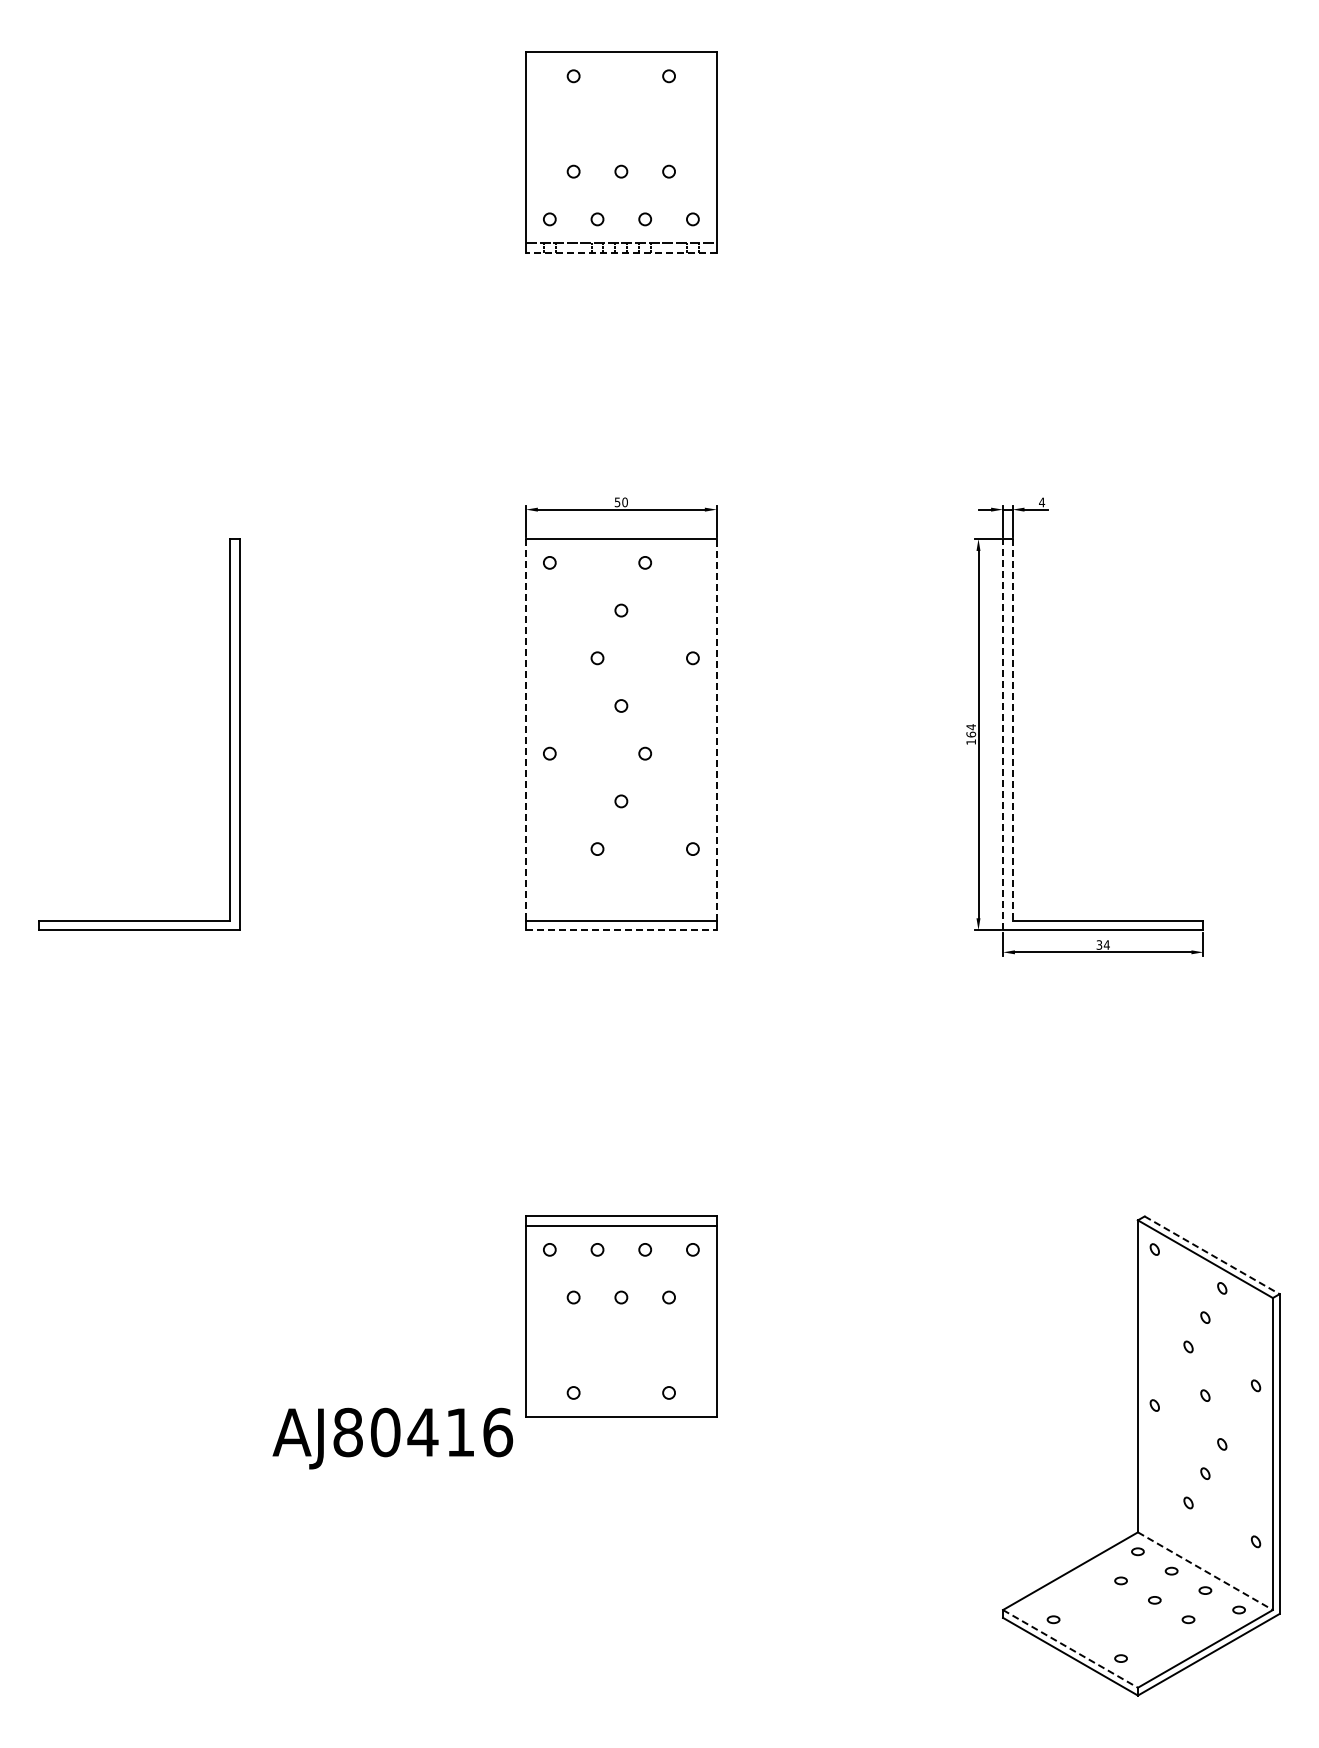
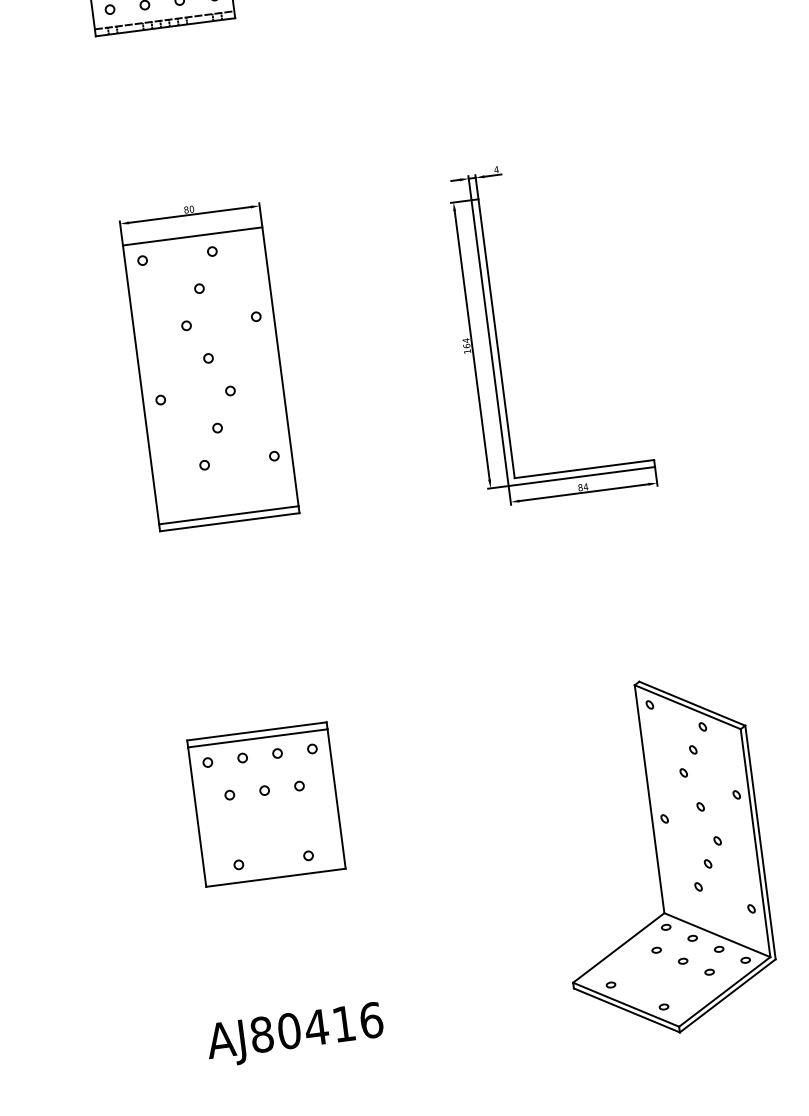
line: (620, 252) -> (164, 27), dashed -> solid
text: (617, 502) -> (186, 210), 50 -> 80
line: (525, 729) -> (140, 384), dashed -> solid
line: (716, 729) -> (280, 366), dashed -> solid
line: (1012, 729) -> (496, 338), dashed -> solid
line: (1003, 734) -> (490, 342), dashed -> solid
line: (621, 930) -> (229, 522), dashed -> solid
text: (1099, 944) -> (580, 487), 34 -> 84
line: (1212, 1255) -> (692, 703), dashed -> solid
text: (392, 1438) -> (294, 1034), moved
line: (1205, 1571) -> (717, 935), dashed -> solid
line: (1070, 1648) -> (626, 1004), dashed -> solid

